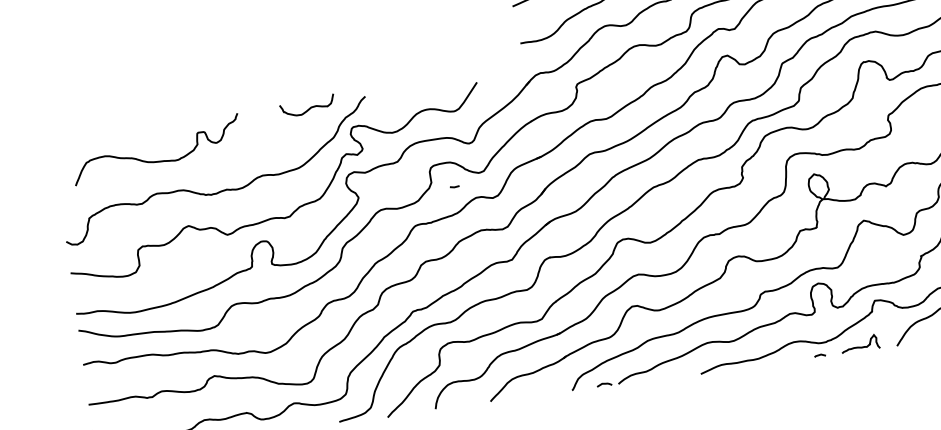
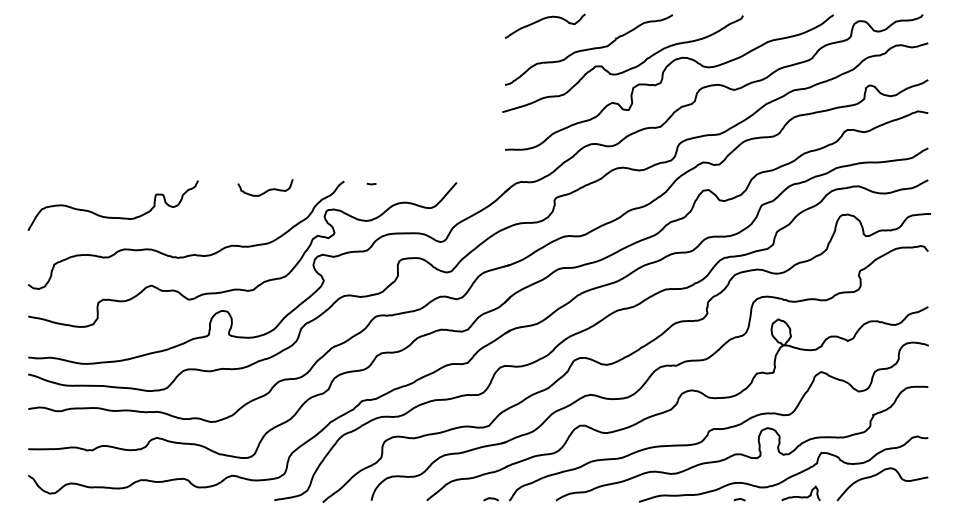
curve: (309, 107) -> (267, 189), moved
curve: (155, 160) -> (110, 216), moved
line: (454, 186) -> (371, 183), moved
line: (819, 355) -> (739, 499), moved
curve: (603, 384) -> (490, 499), moved

